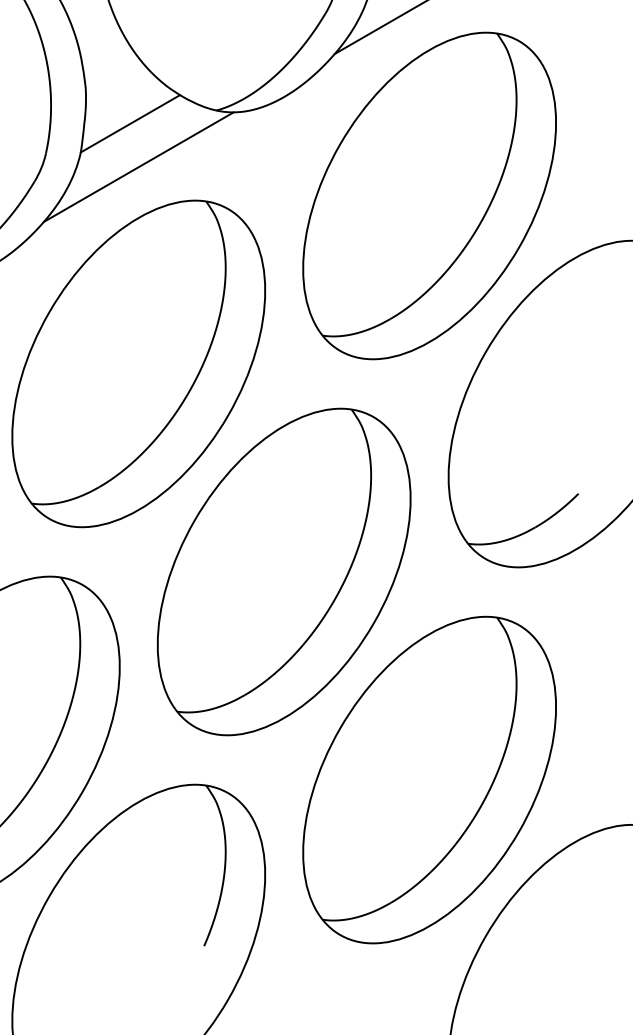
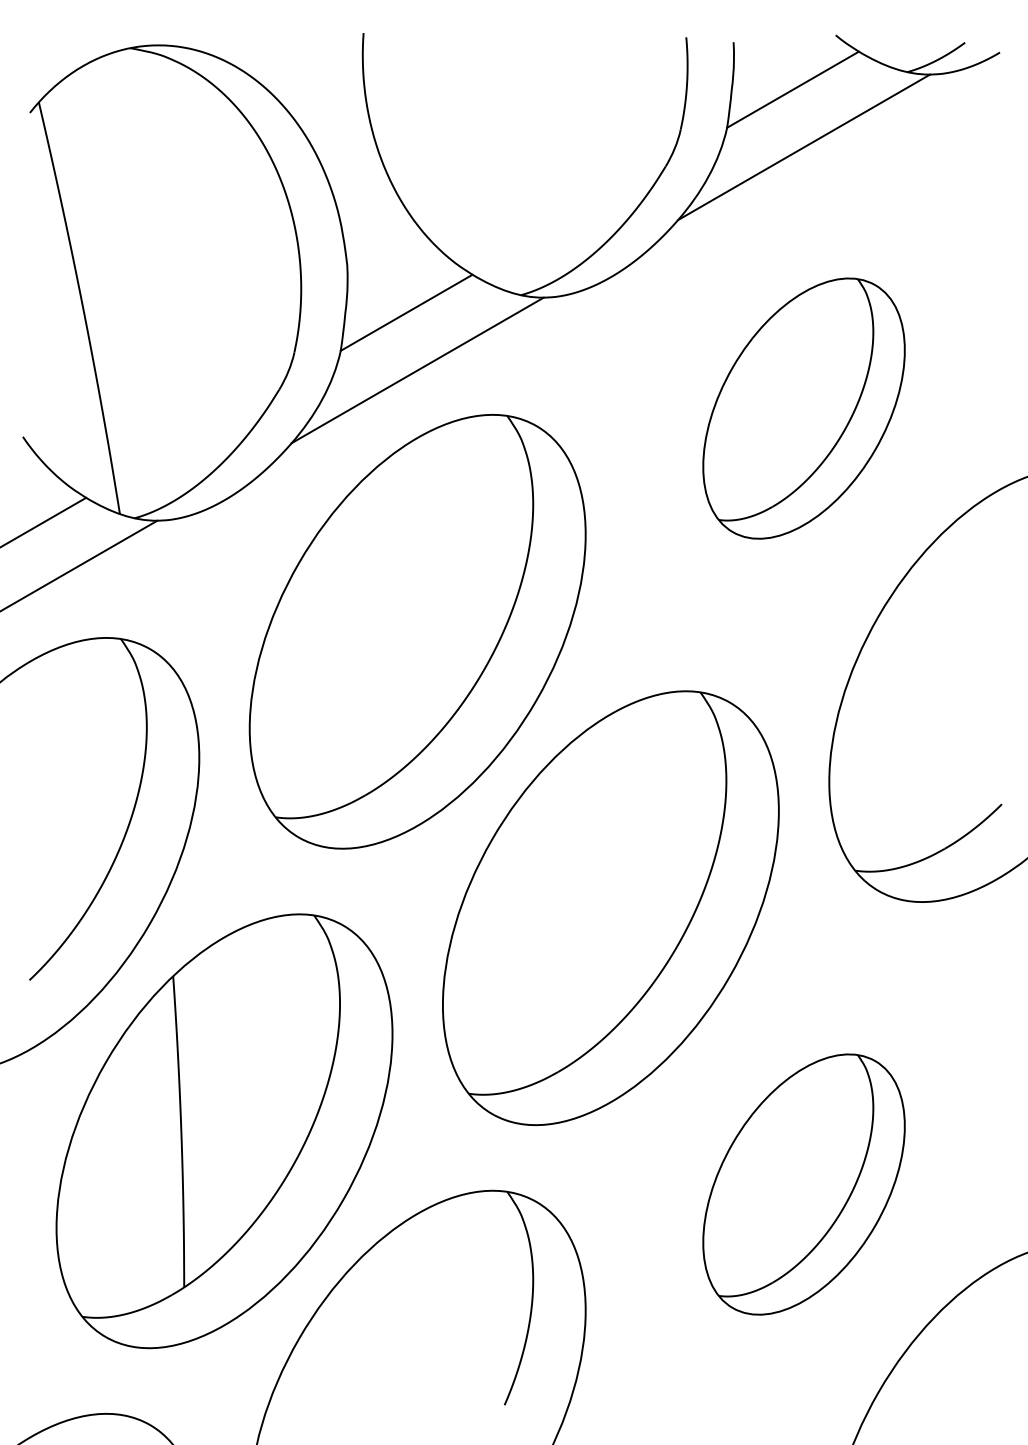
part: (429, 195) -> (803, 408), size x0.6
part: (429, 780) -> (803, 1184), size x0.6

